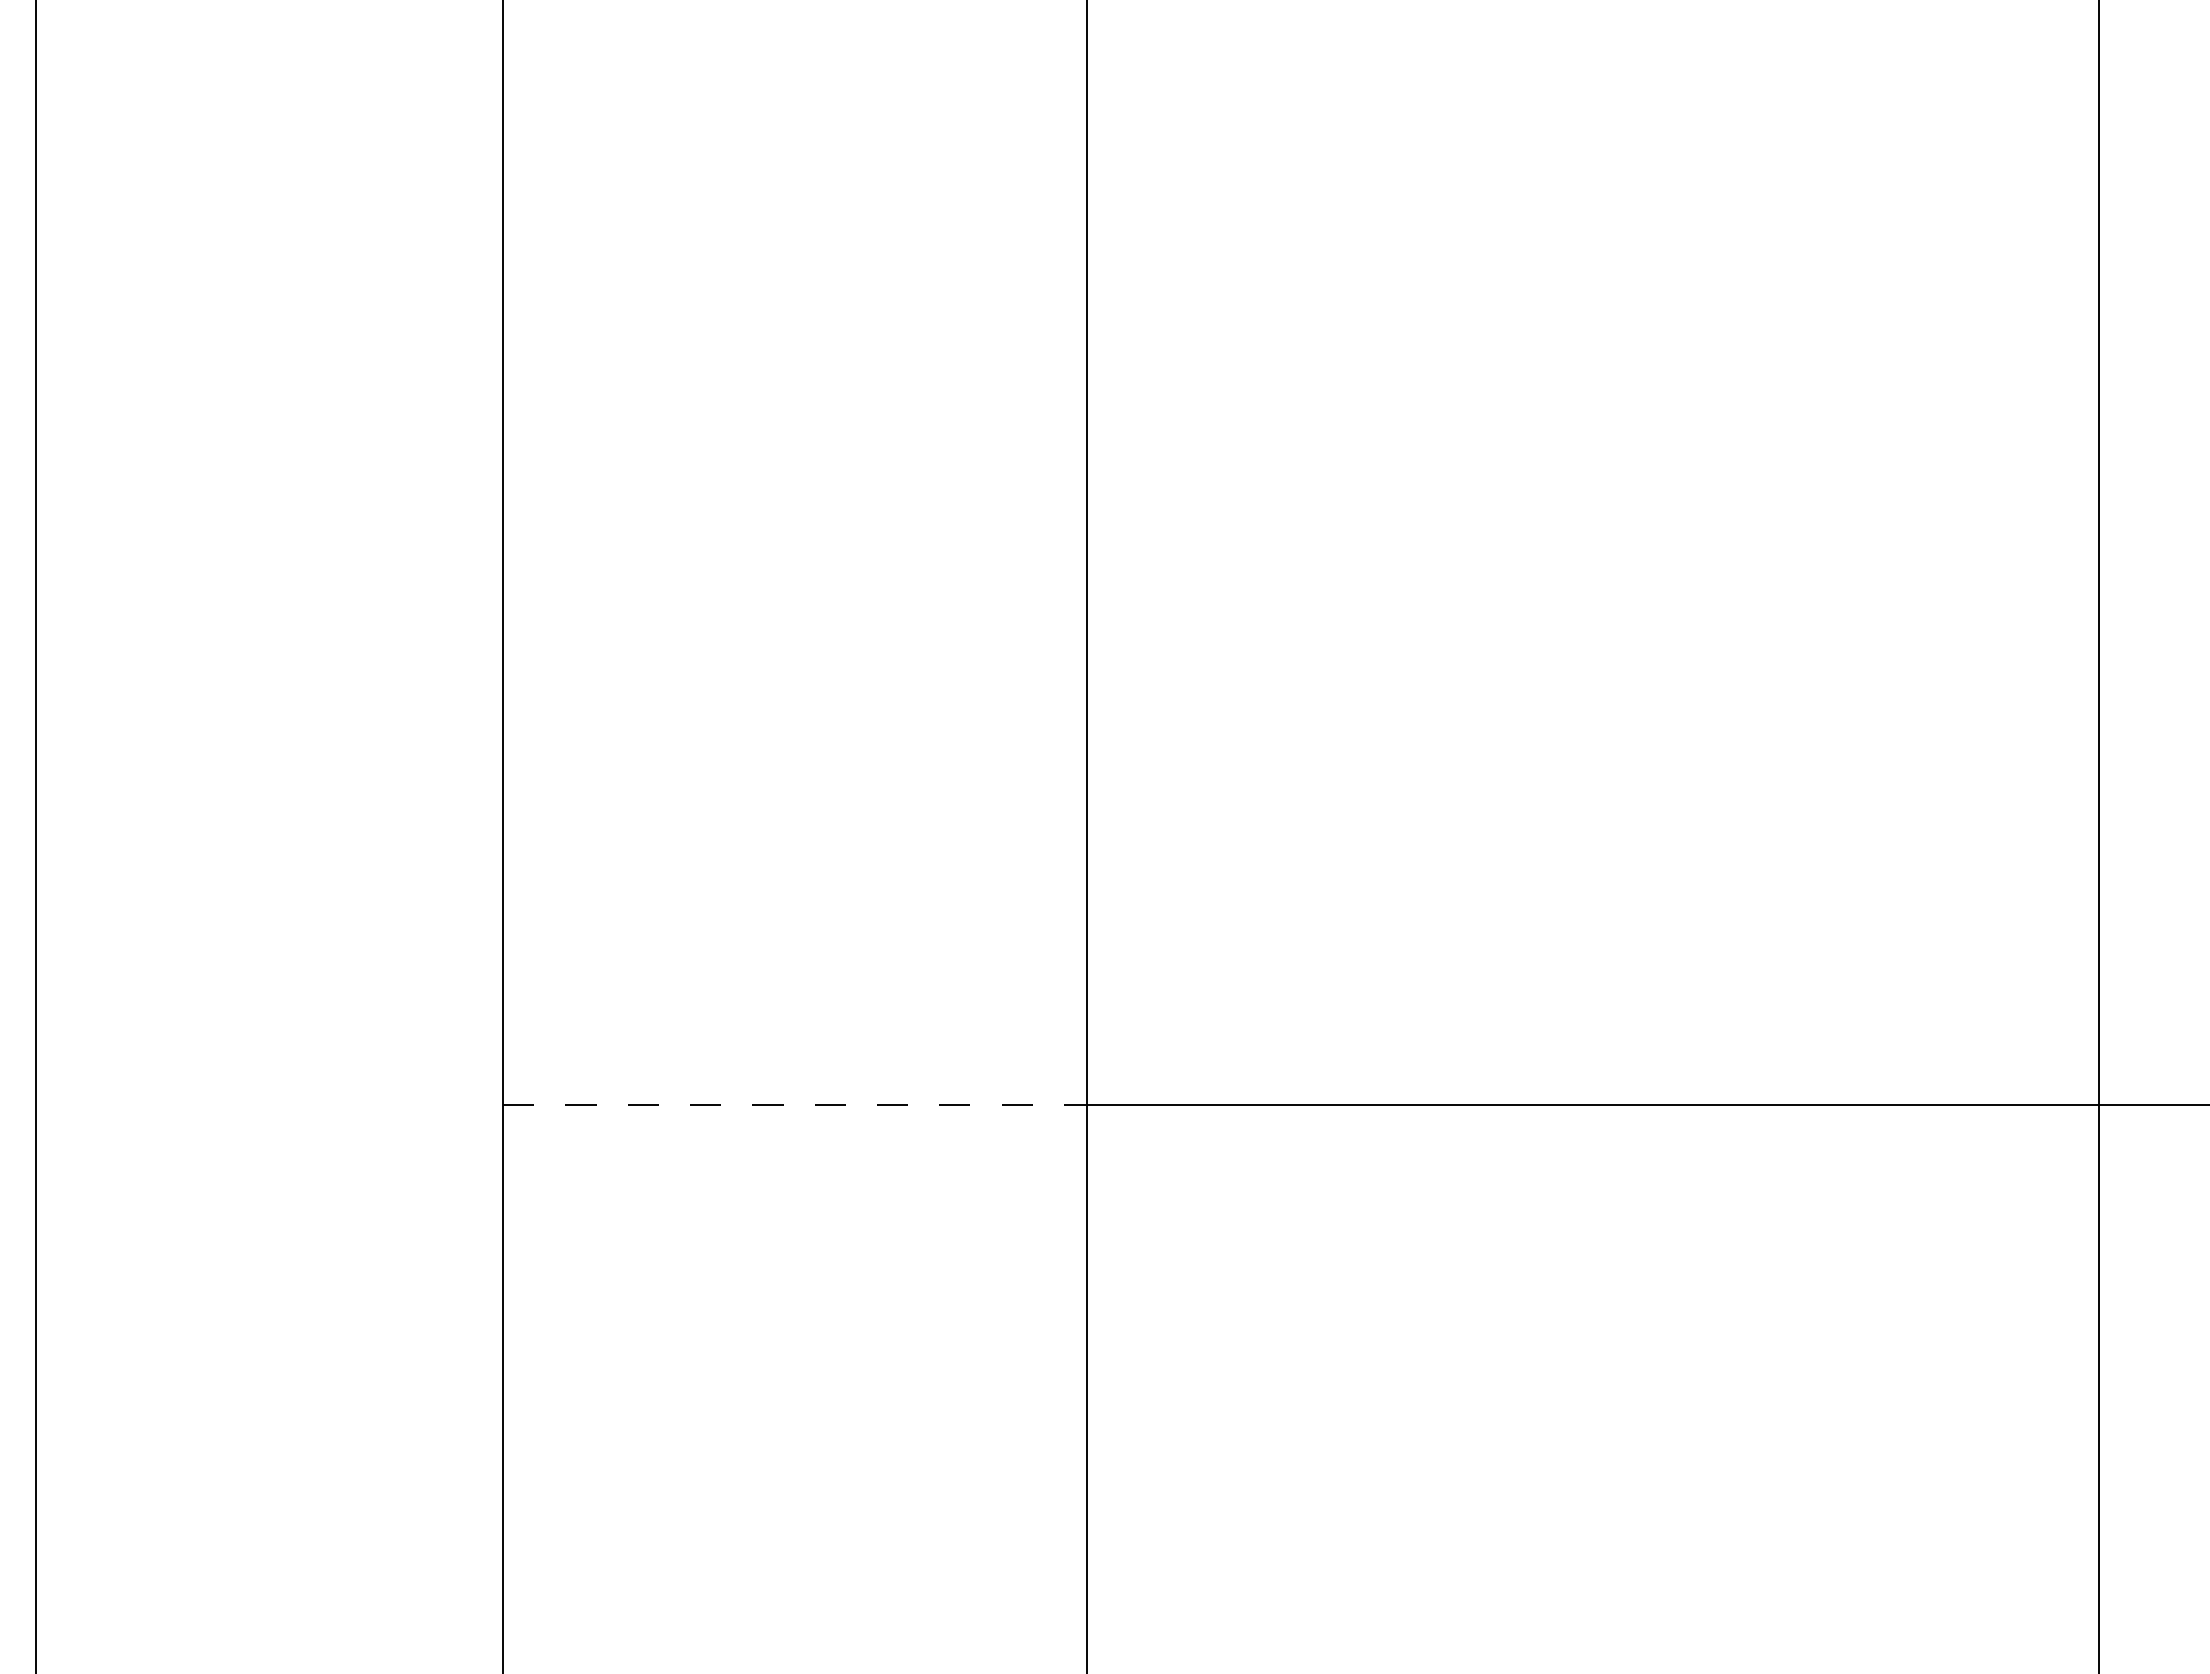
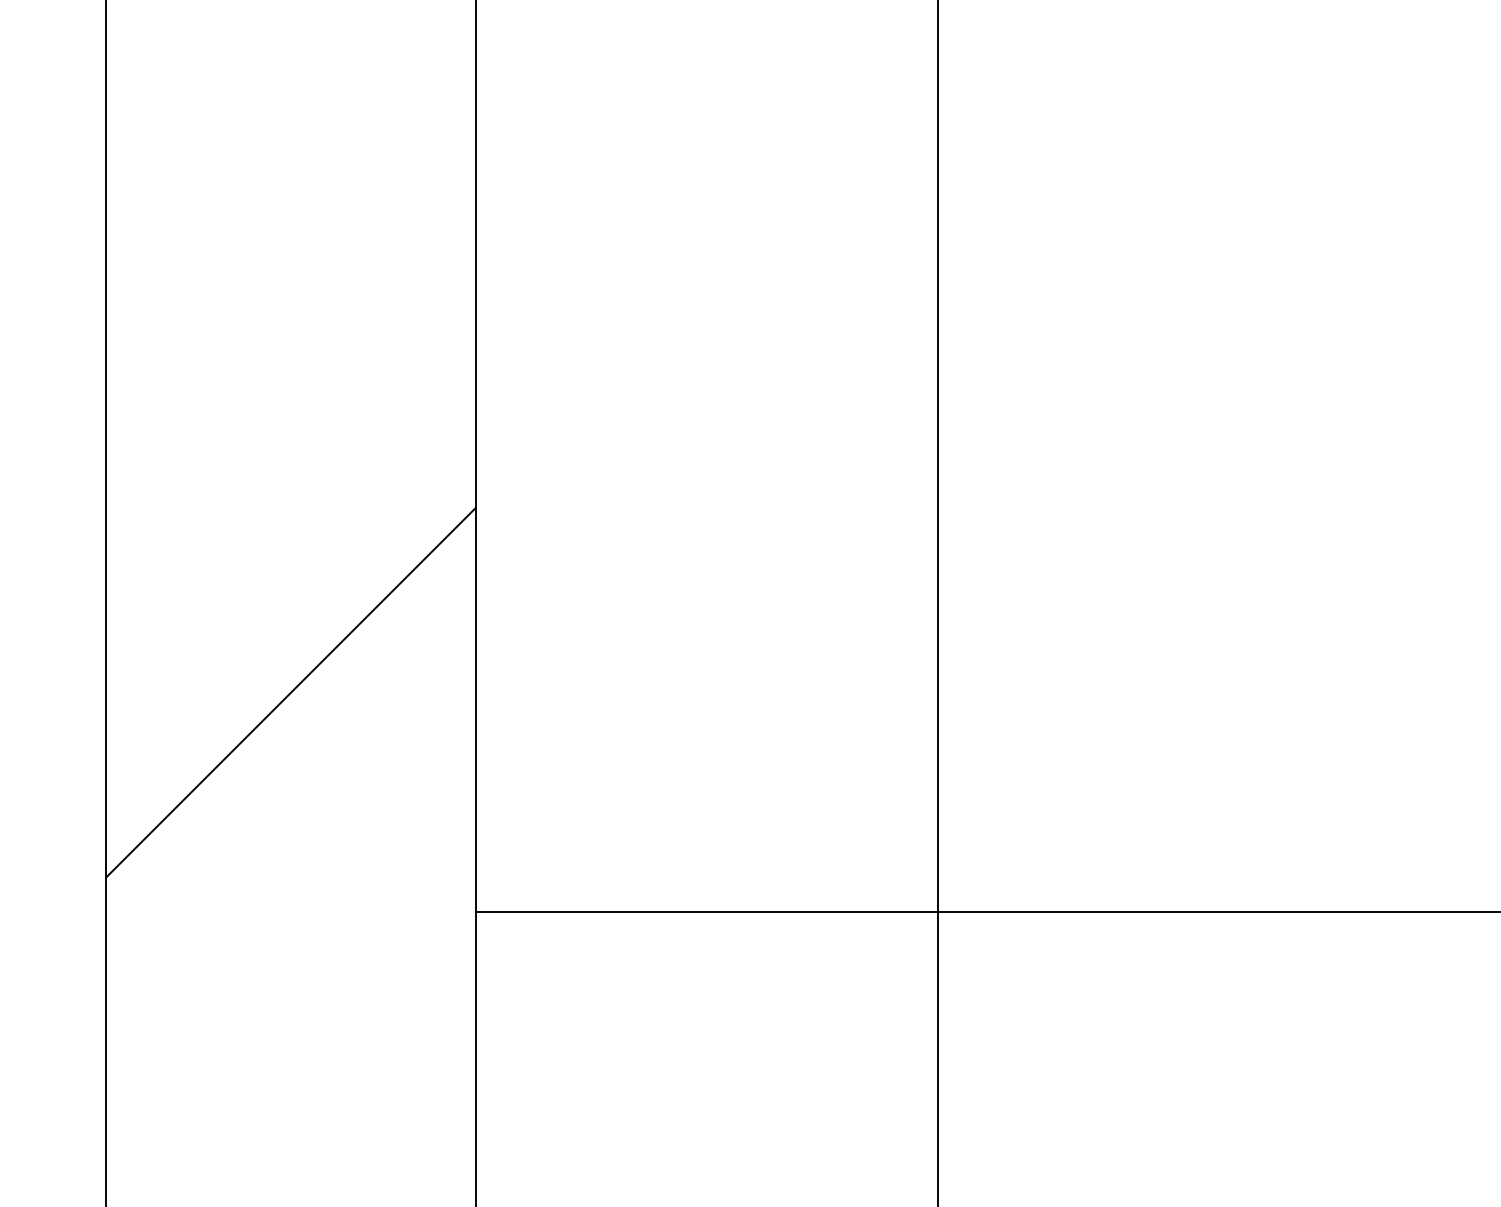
line: (269, 827) -> (290, 692), added
line: (795, 1105) -> (707, 912), dashed -> solid

